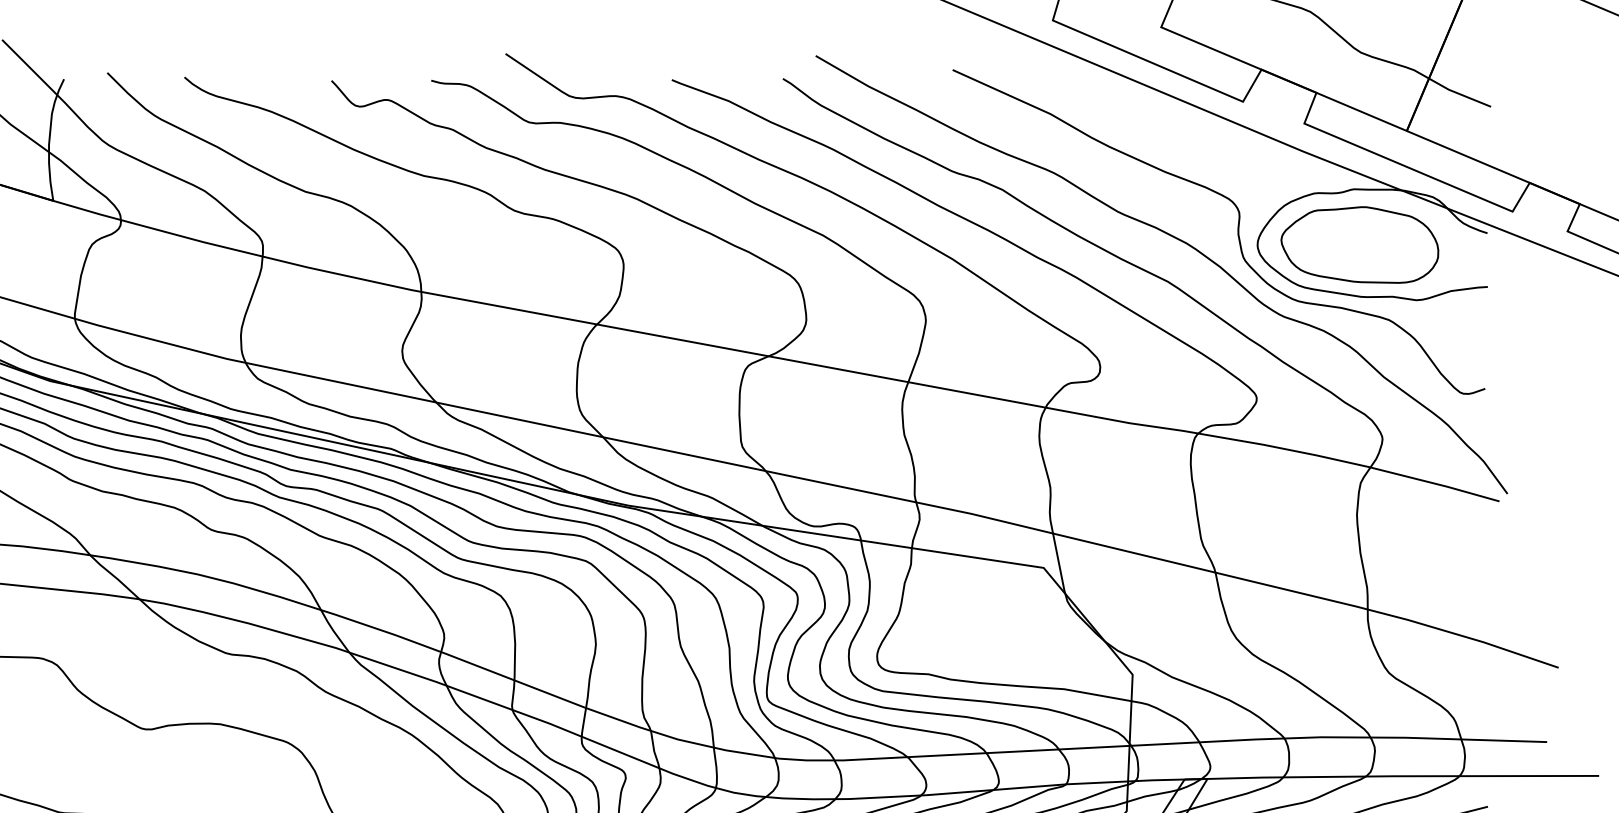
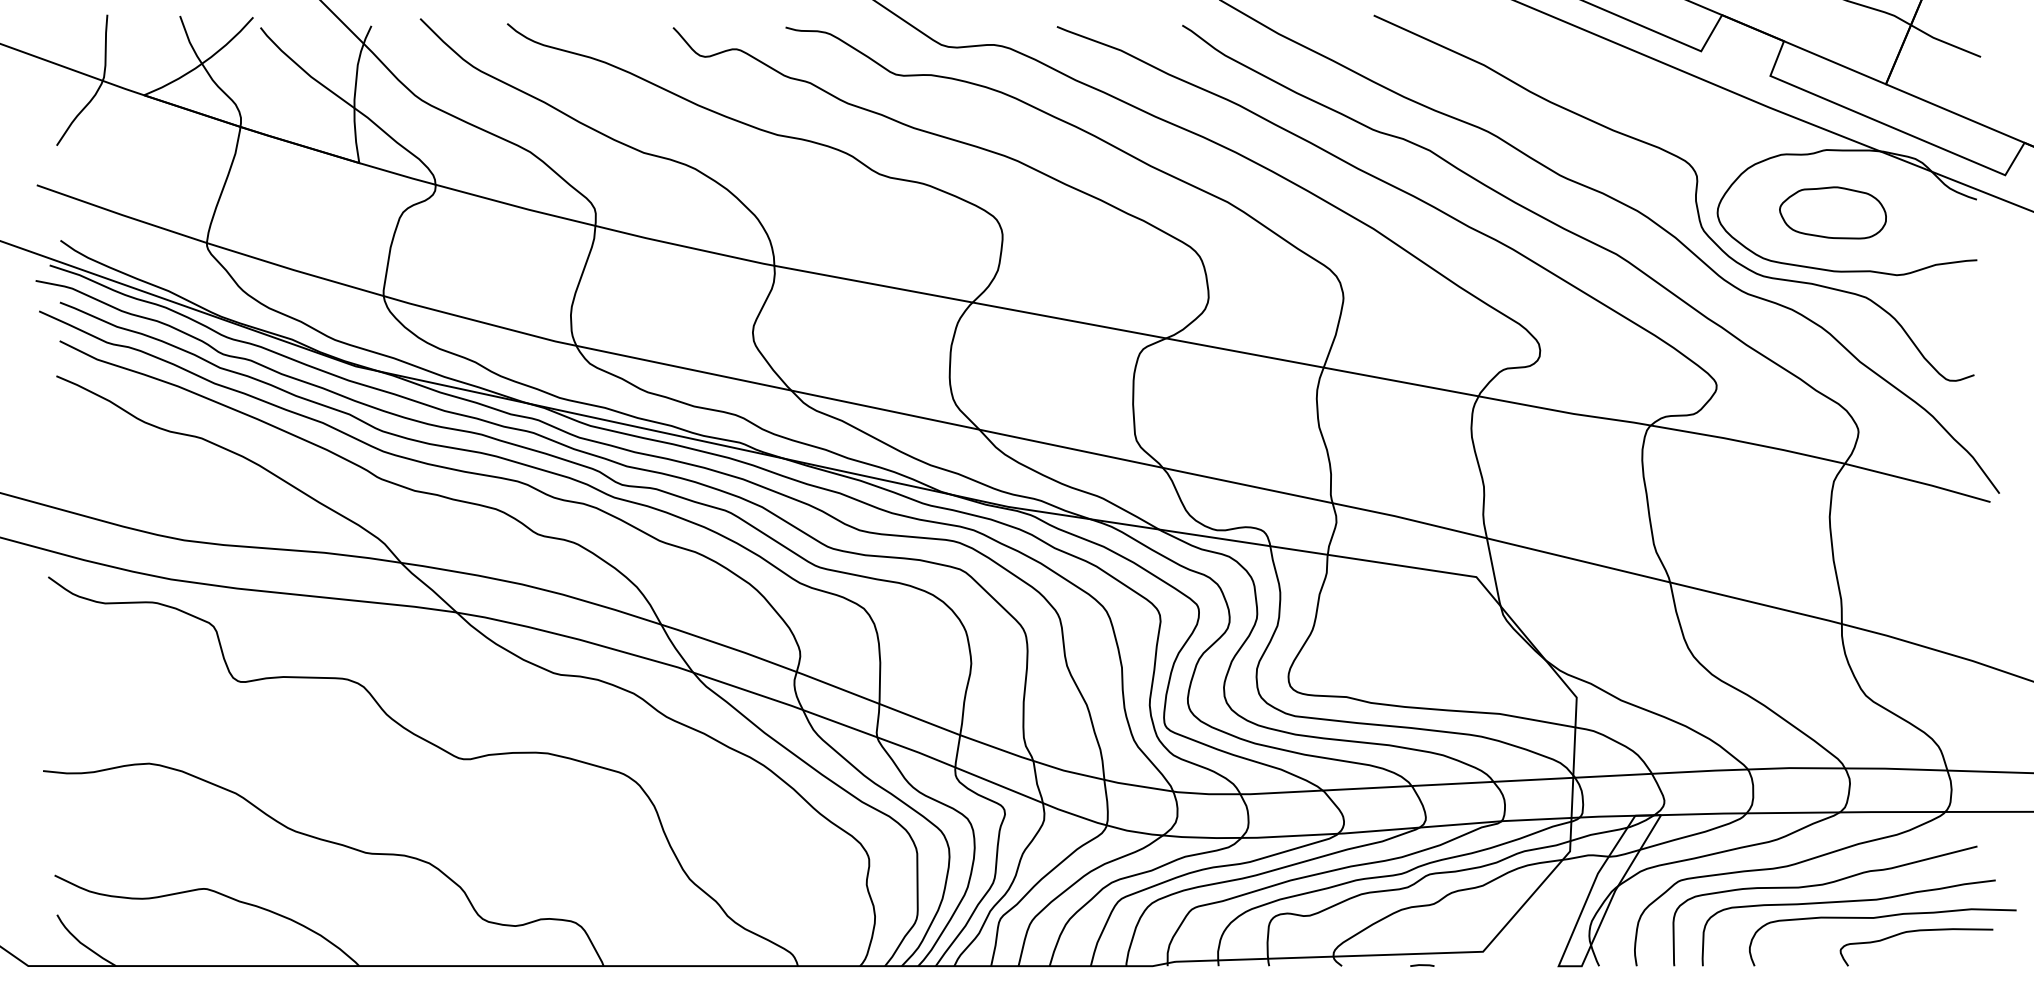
part: (1359, 244) -> (1832, 212), size x0.6

